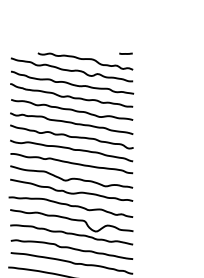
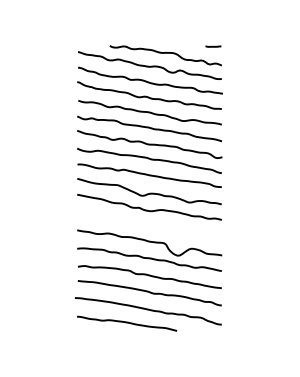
curve: (70, 206) -> (148, 226), removed

